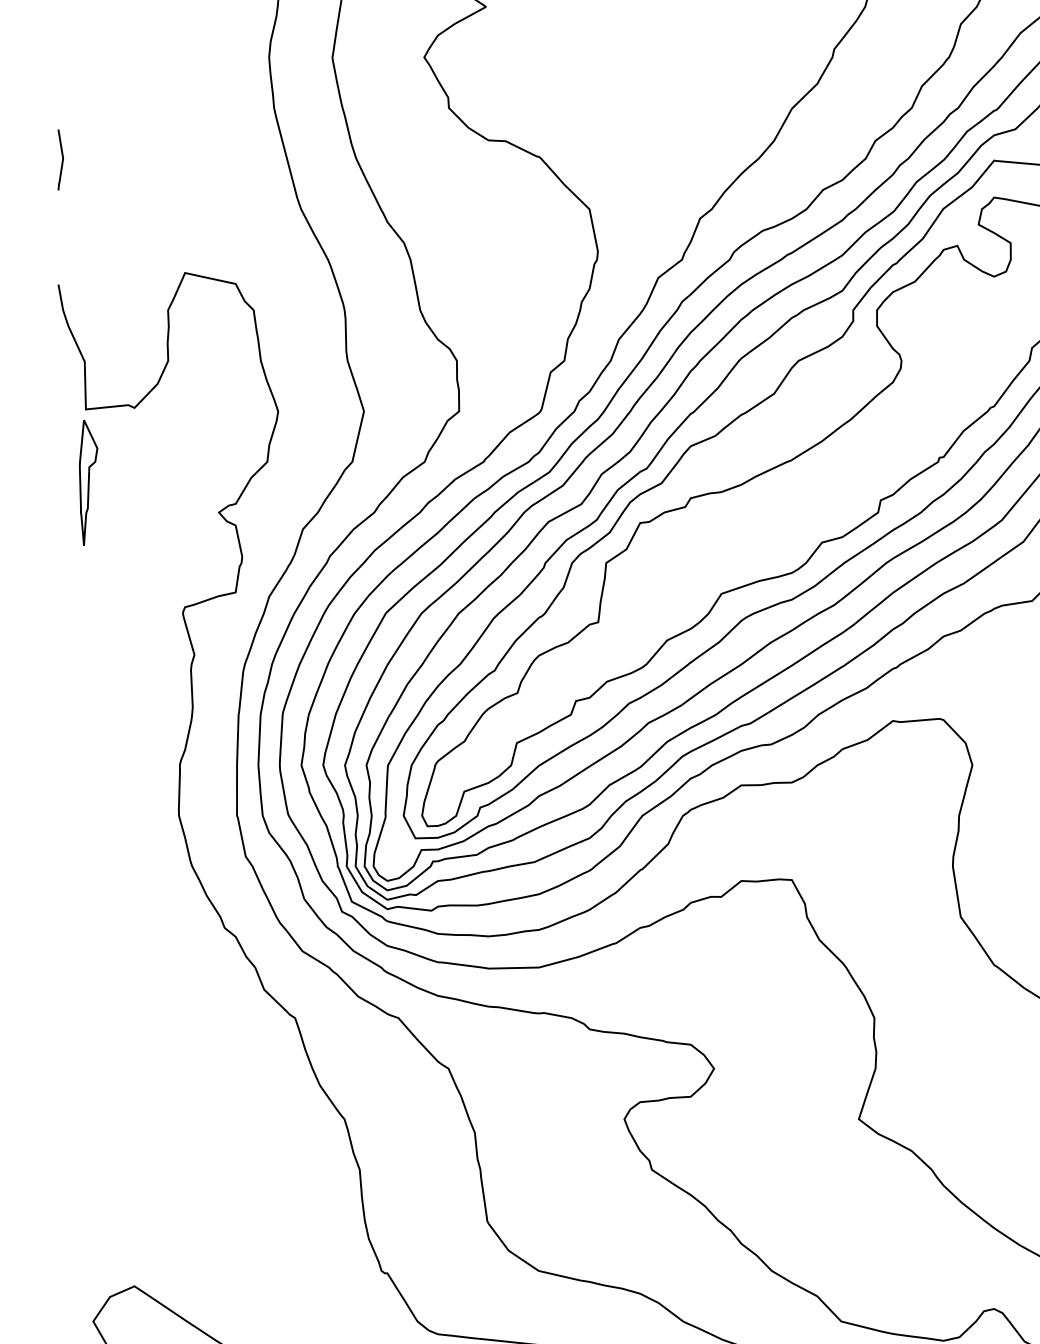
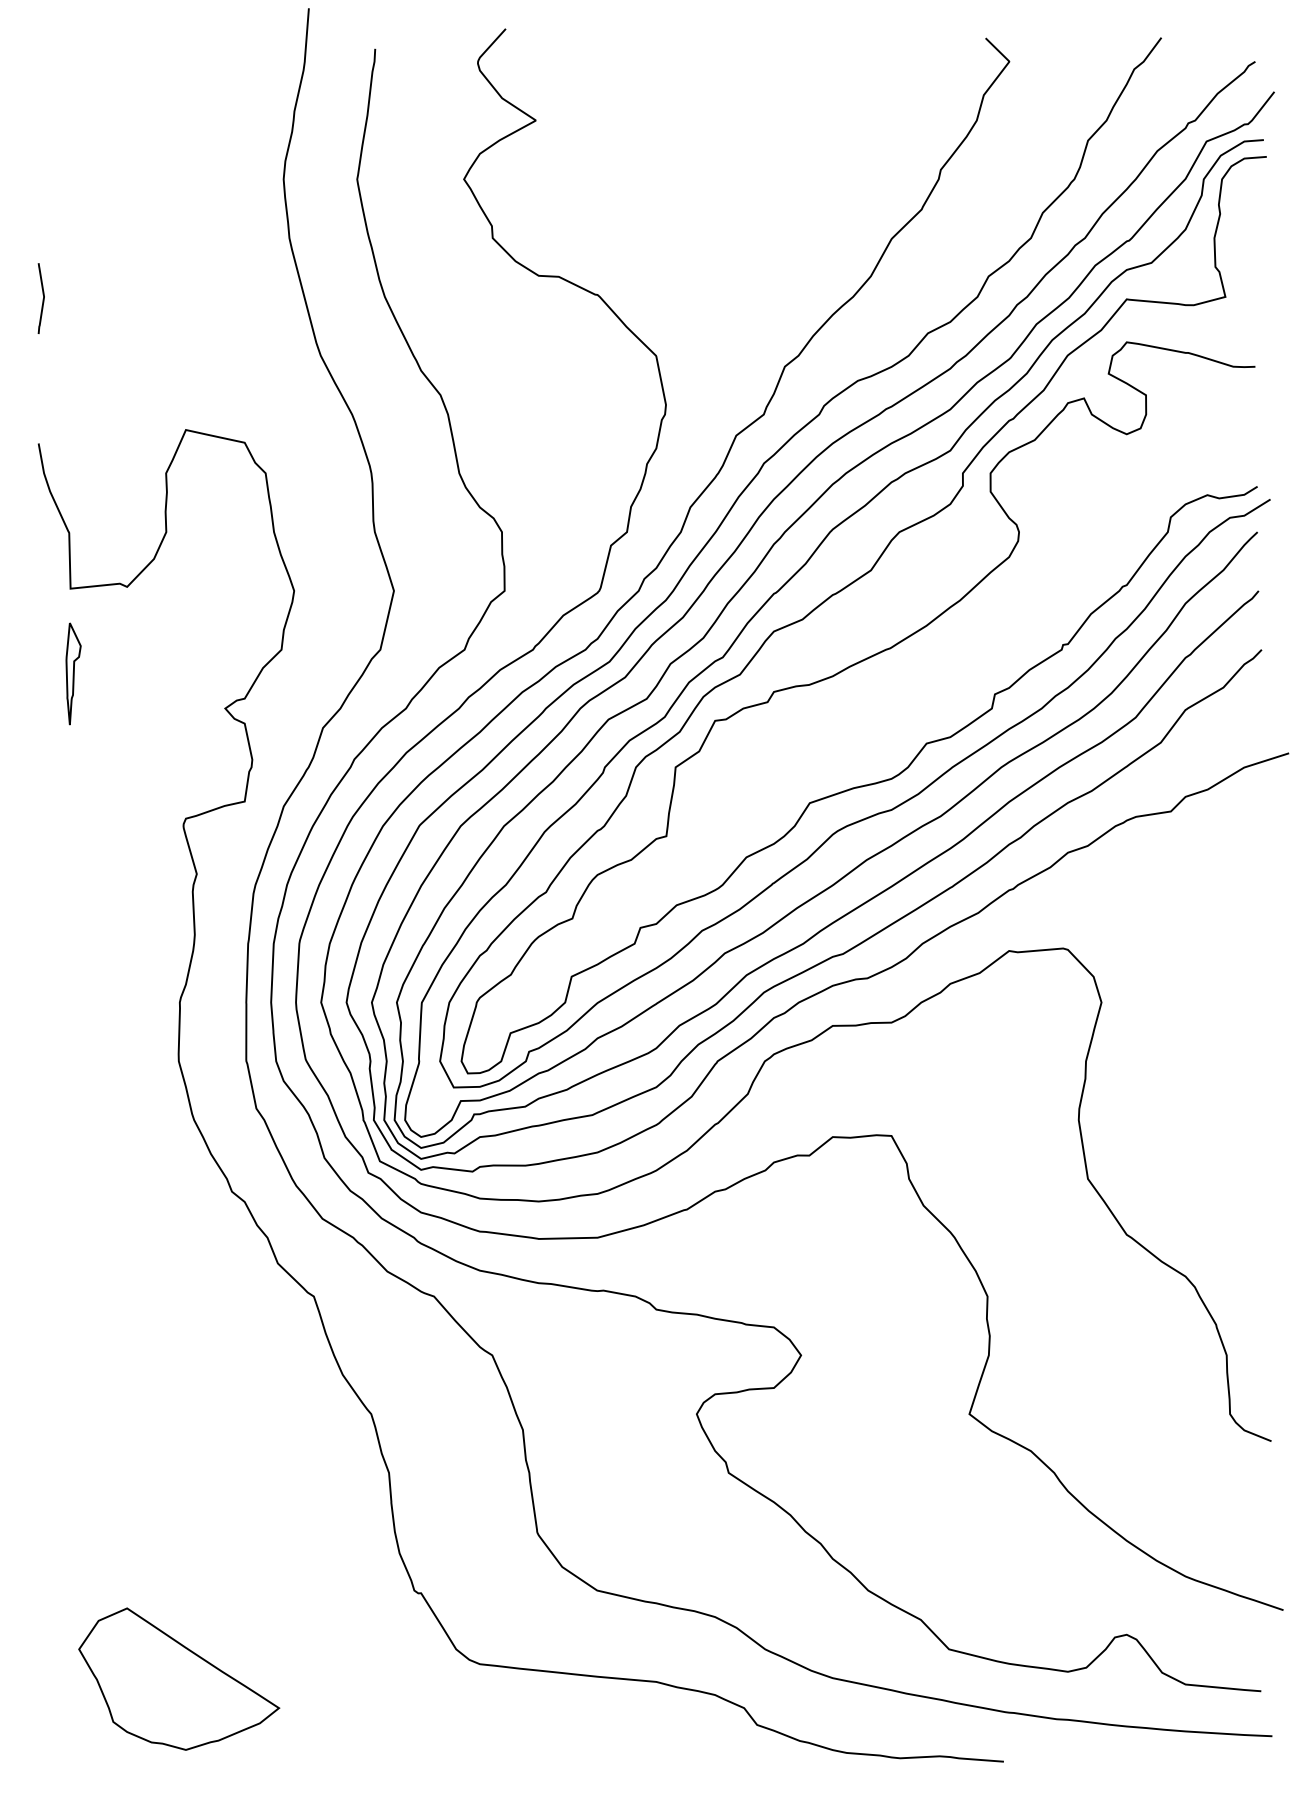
part: (88, 482) -> (73, 673), size x0.7

